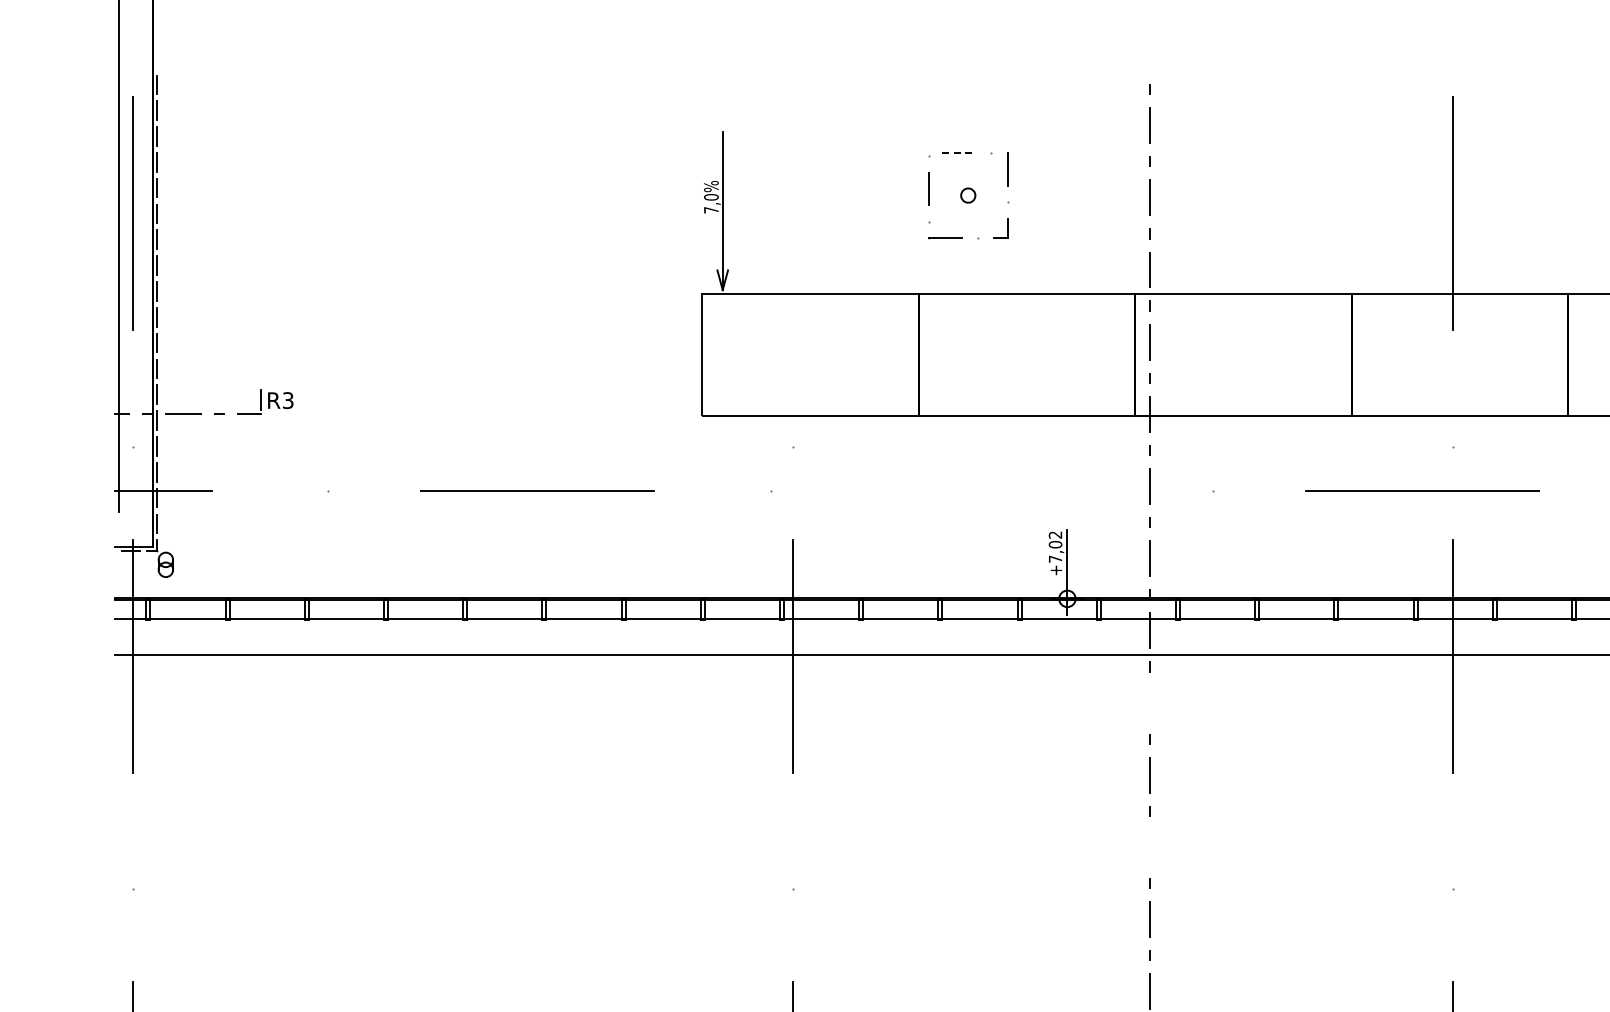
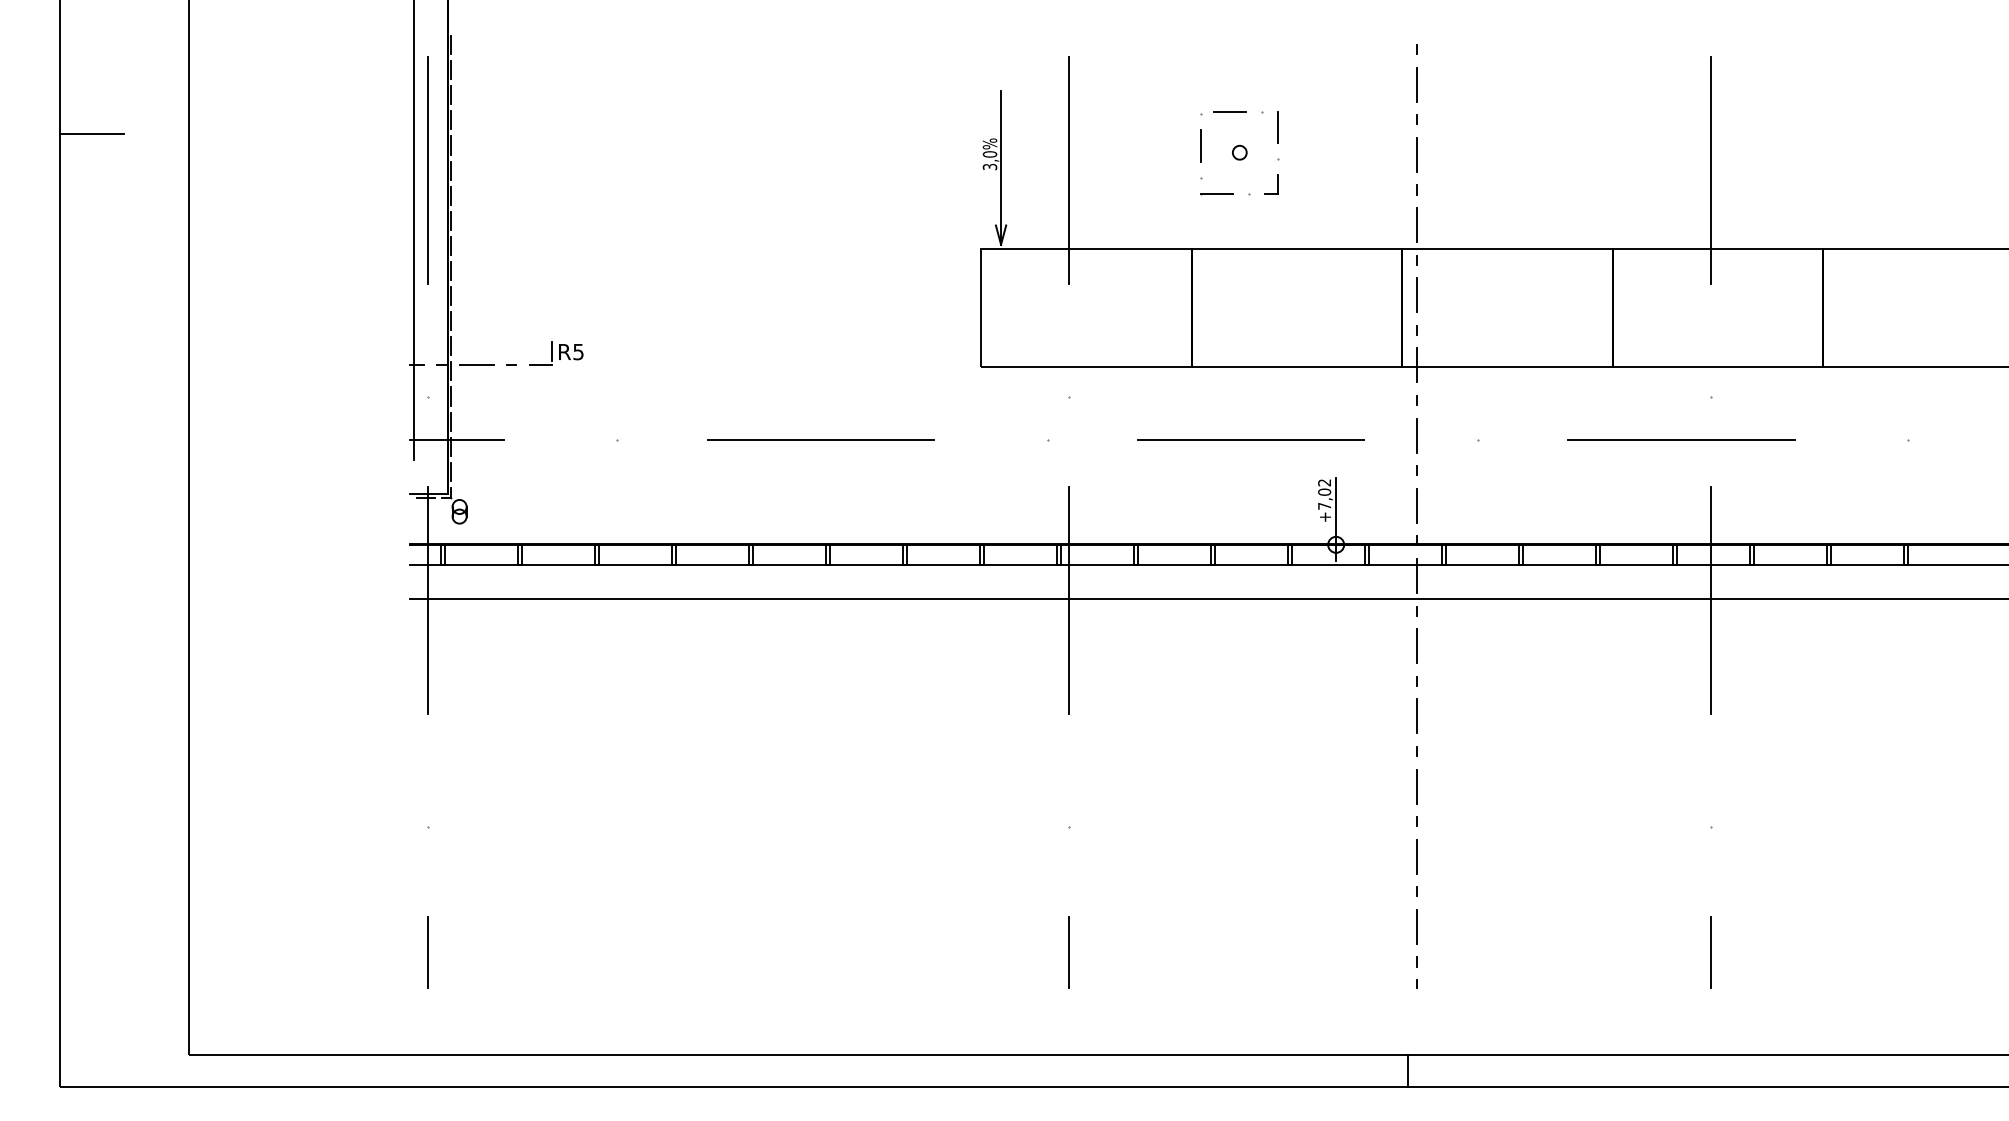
line: (958, 153) -> (1230, 111), dashed -> solid
text: (710, 210) -> (989, 167), 7,0% -> 3,0%
line: (793, 213) -> (1069, 170), added
text: (288, 400) -> (578, 351), R3 -> R5
line: (980, 490) -> (1251, 439), added
line: (1150, 703) -> (1416, 646), added
line: (1150, 847) -> (1416, 786), added

